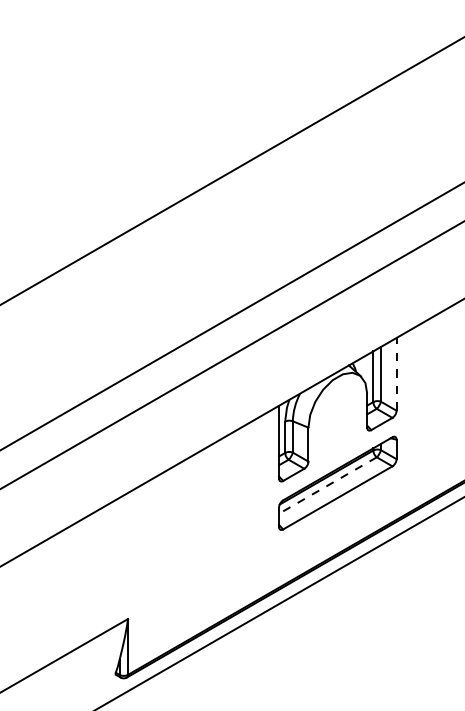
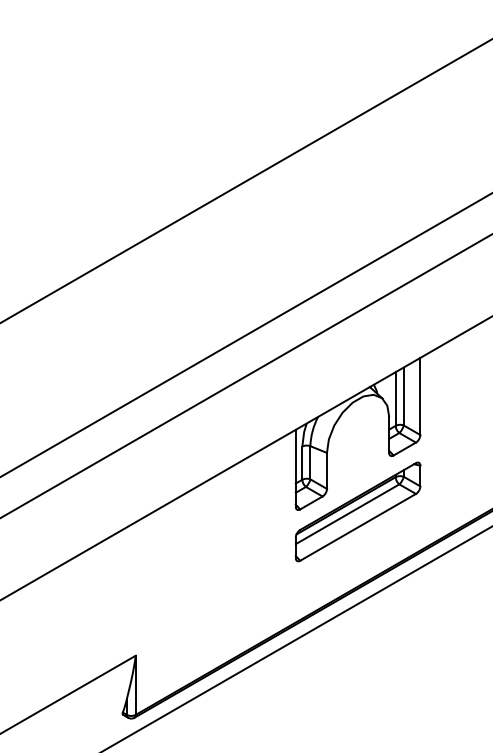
line: (396, 373) -> (420, 395), dashed -> solid
line: (327, 485) -> (347, 514), dashed -> solid

